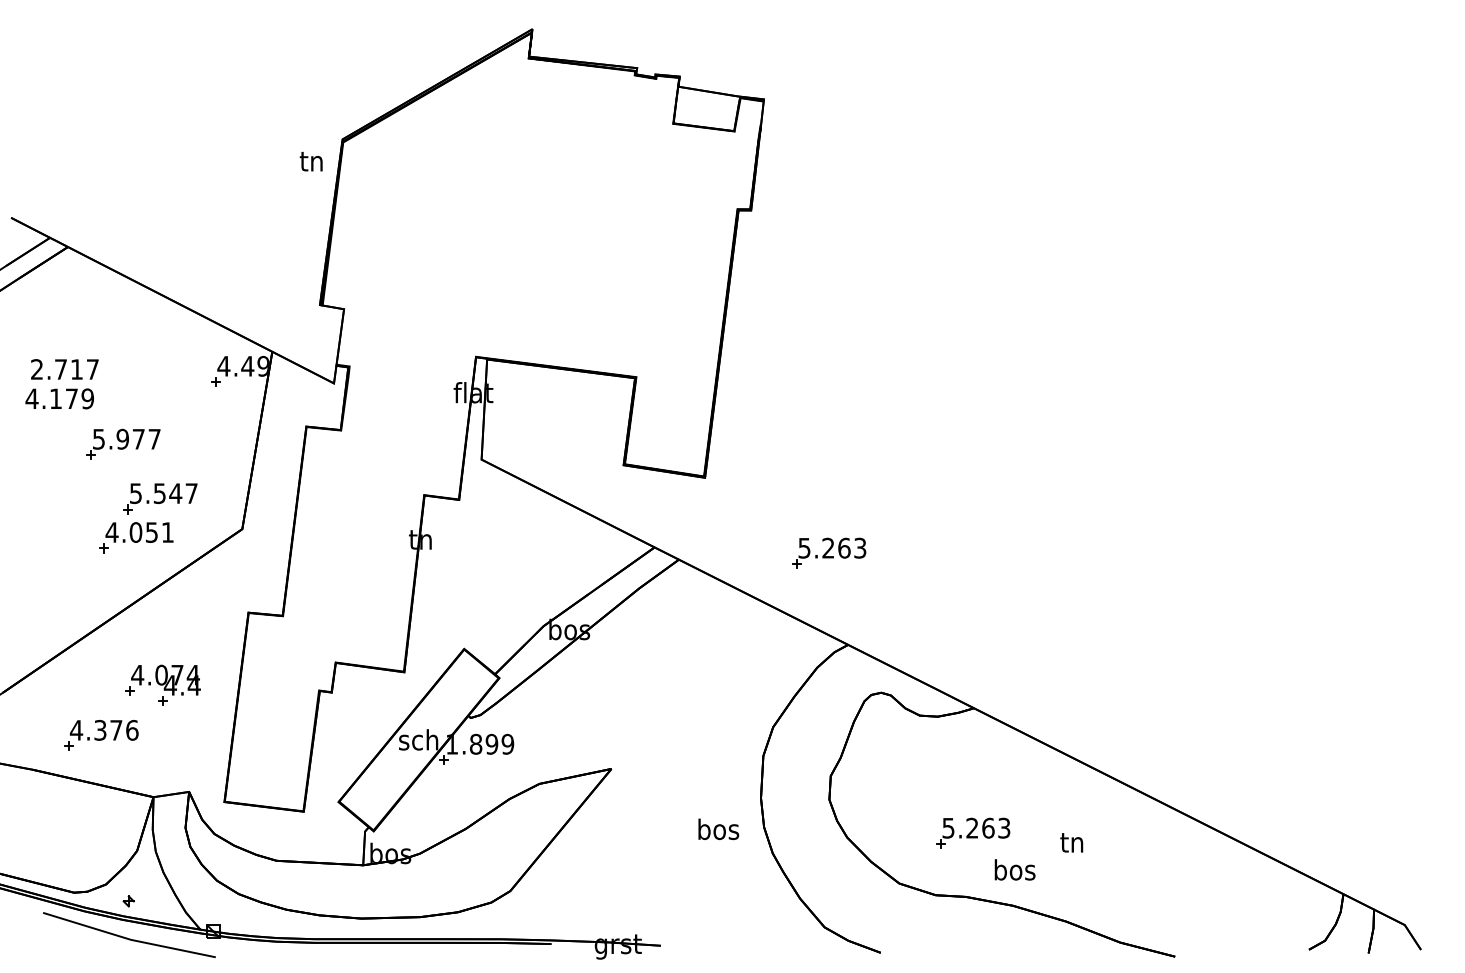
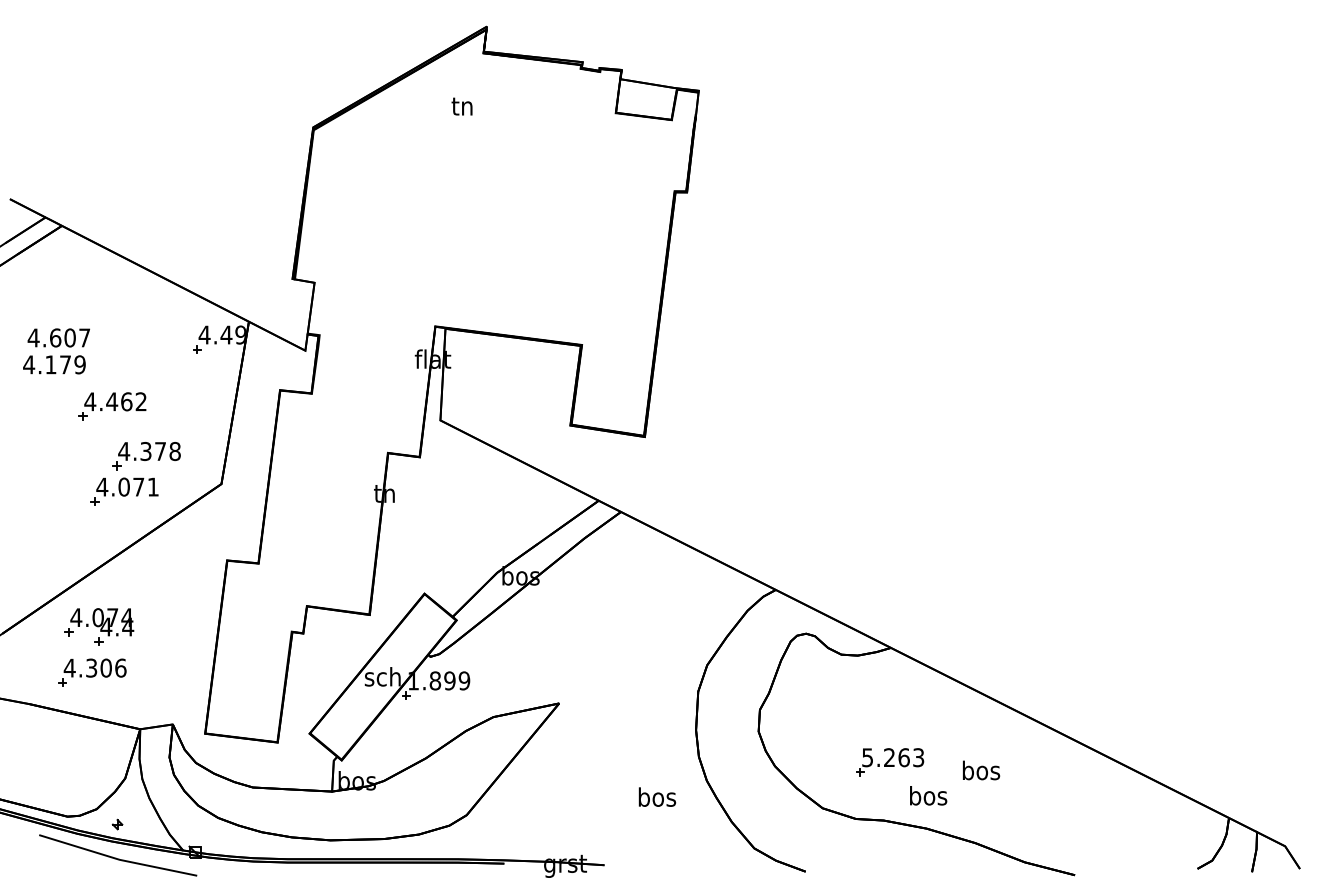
text: (310, 161) -> (461, 106), moved
text: (56, 369) -> (51, 337), 2.717 -> 4.607
text: (126, 438) -> (115, 401), 5.977 -> 4.462
text: (163, 493) -> (149, 451), 5.547 -> 4.378
text: (151, 532) -> (138, 487), 4.051 -> 4.071
part: (829, 552) -> (758, 505), removed
part: (162, 684) -> (99, 626), moved
text: (116, 730) -> (106, 668), 4.376 -> 4.306
text: (718, 829) -> (657, 797), moved
text: (1072, 841) -> (981, 769), tn -> bos

